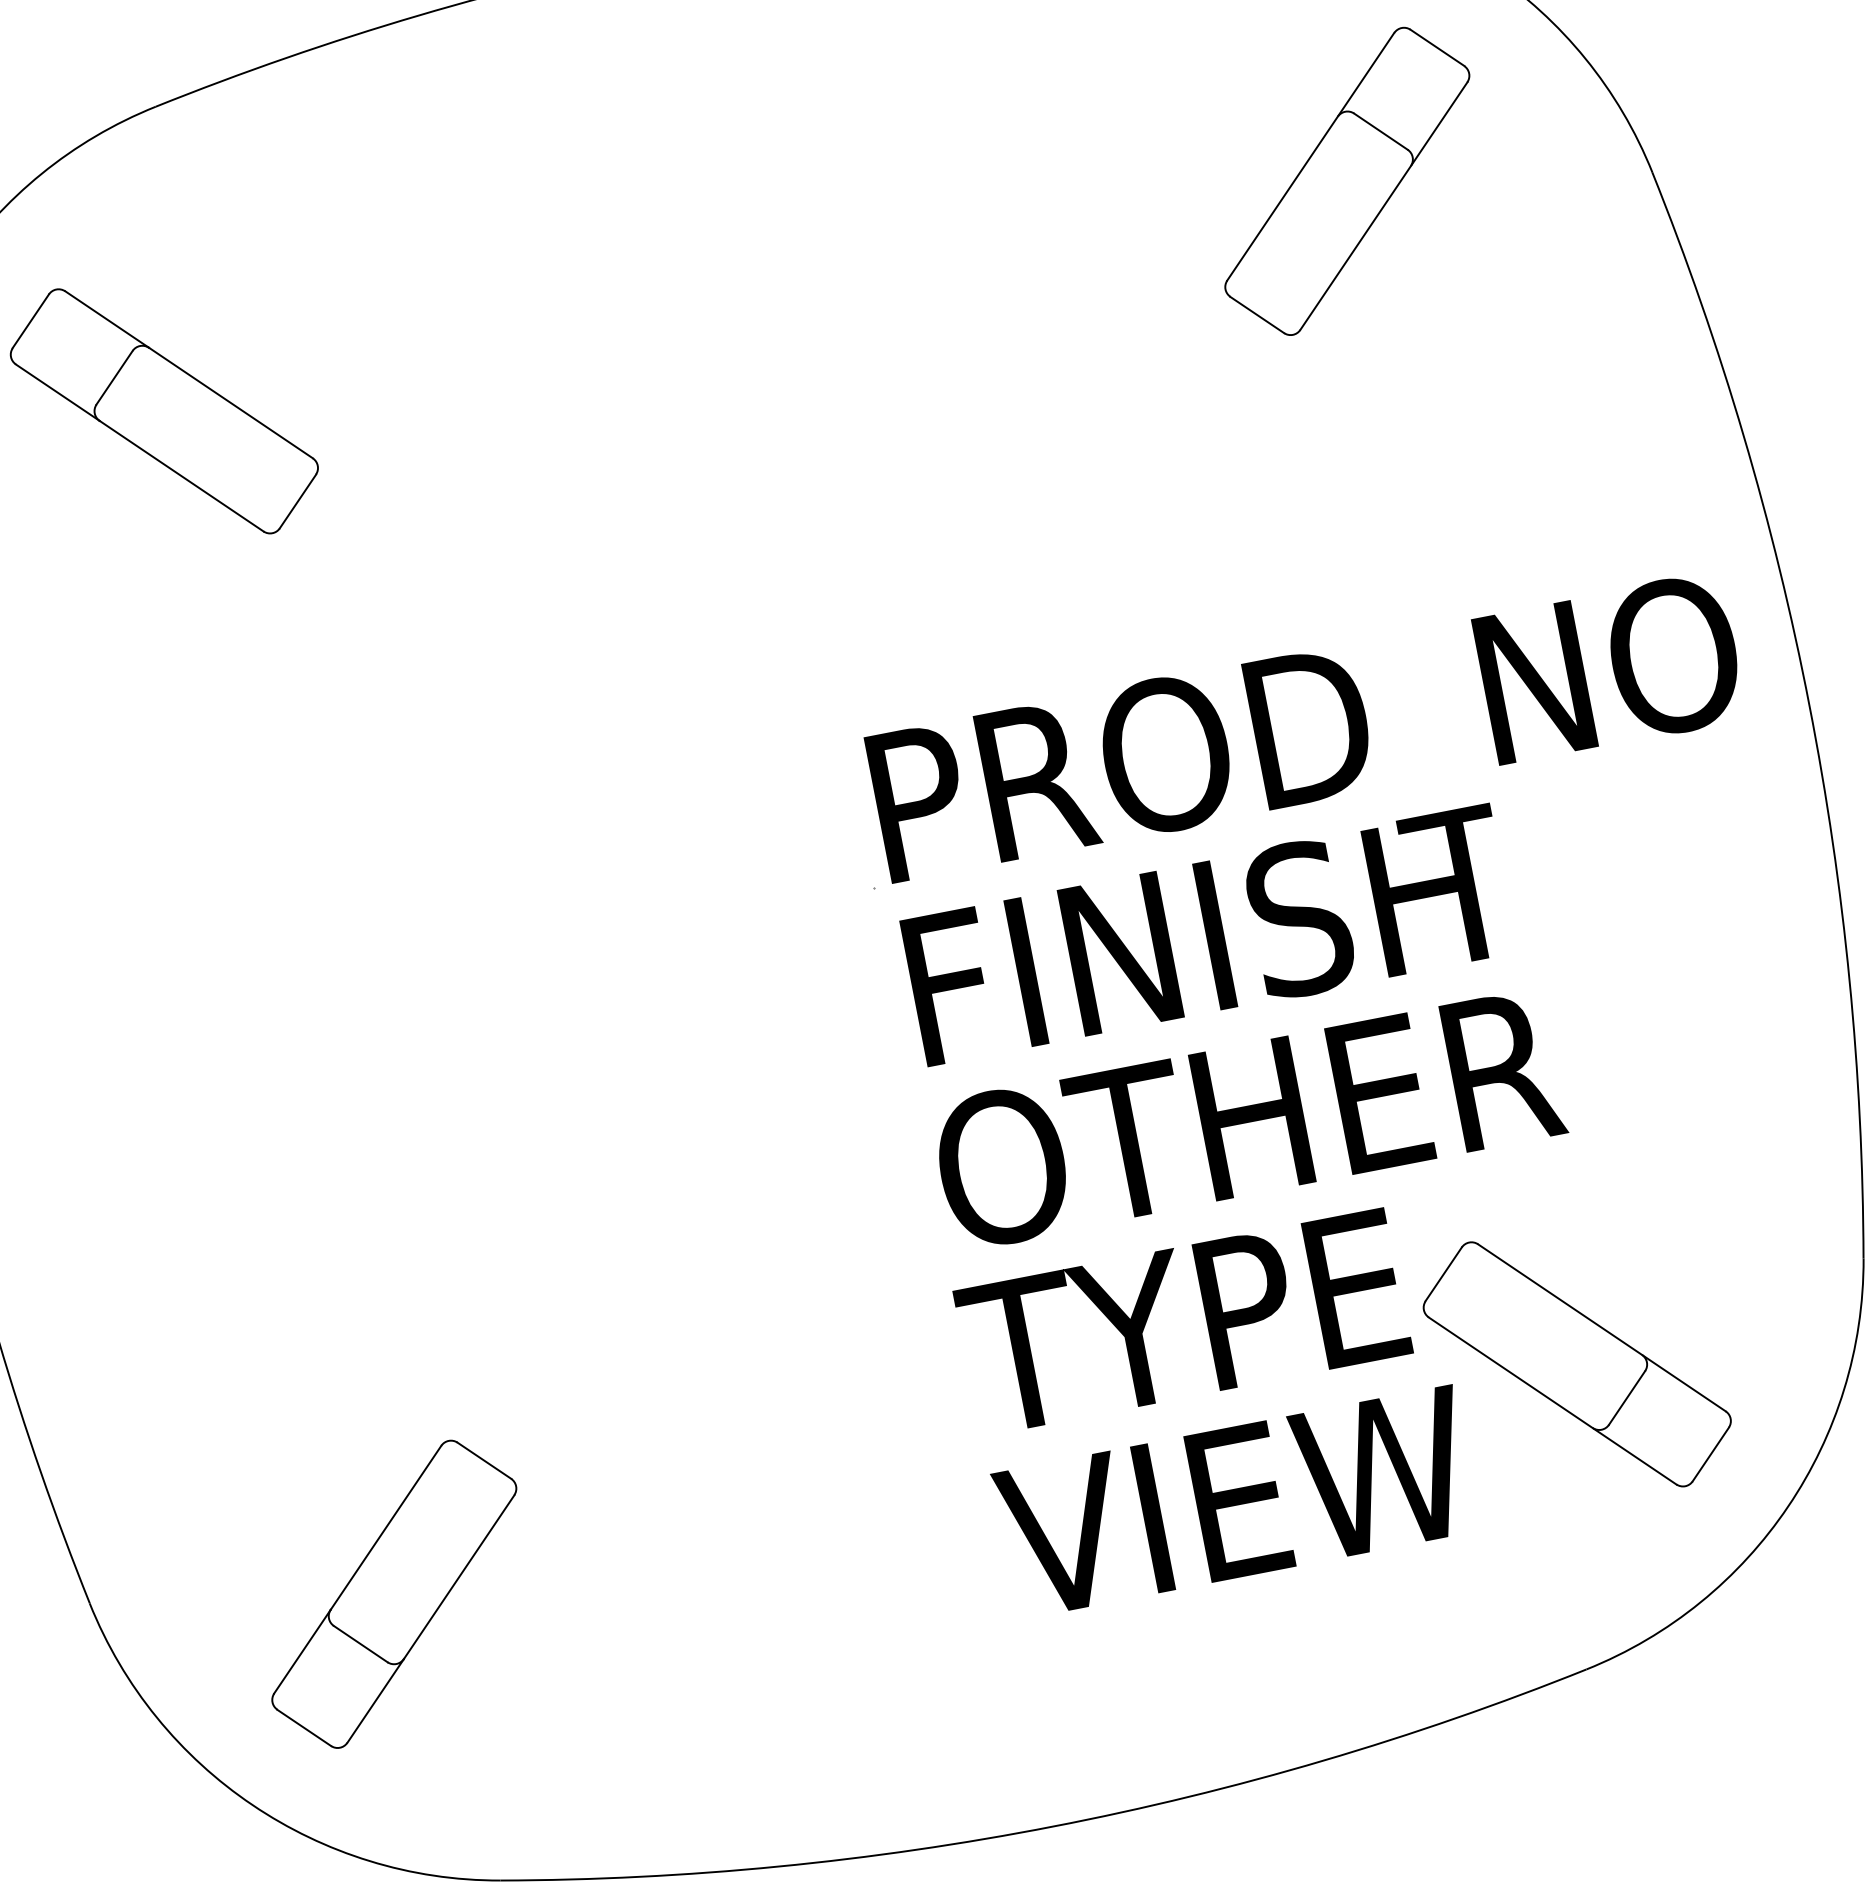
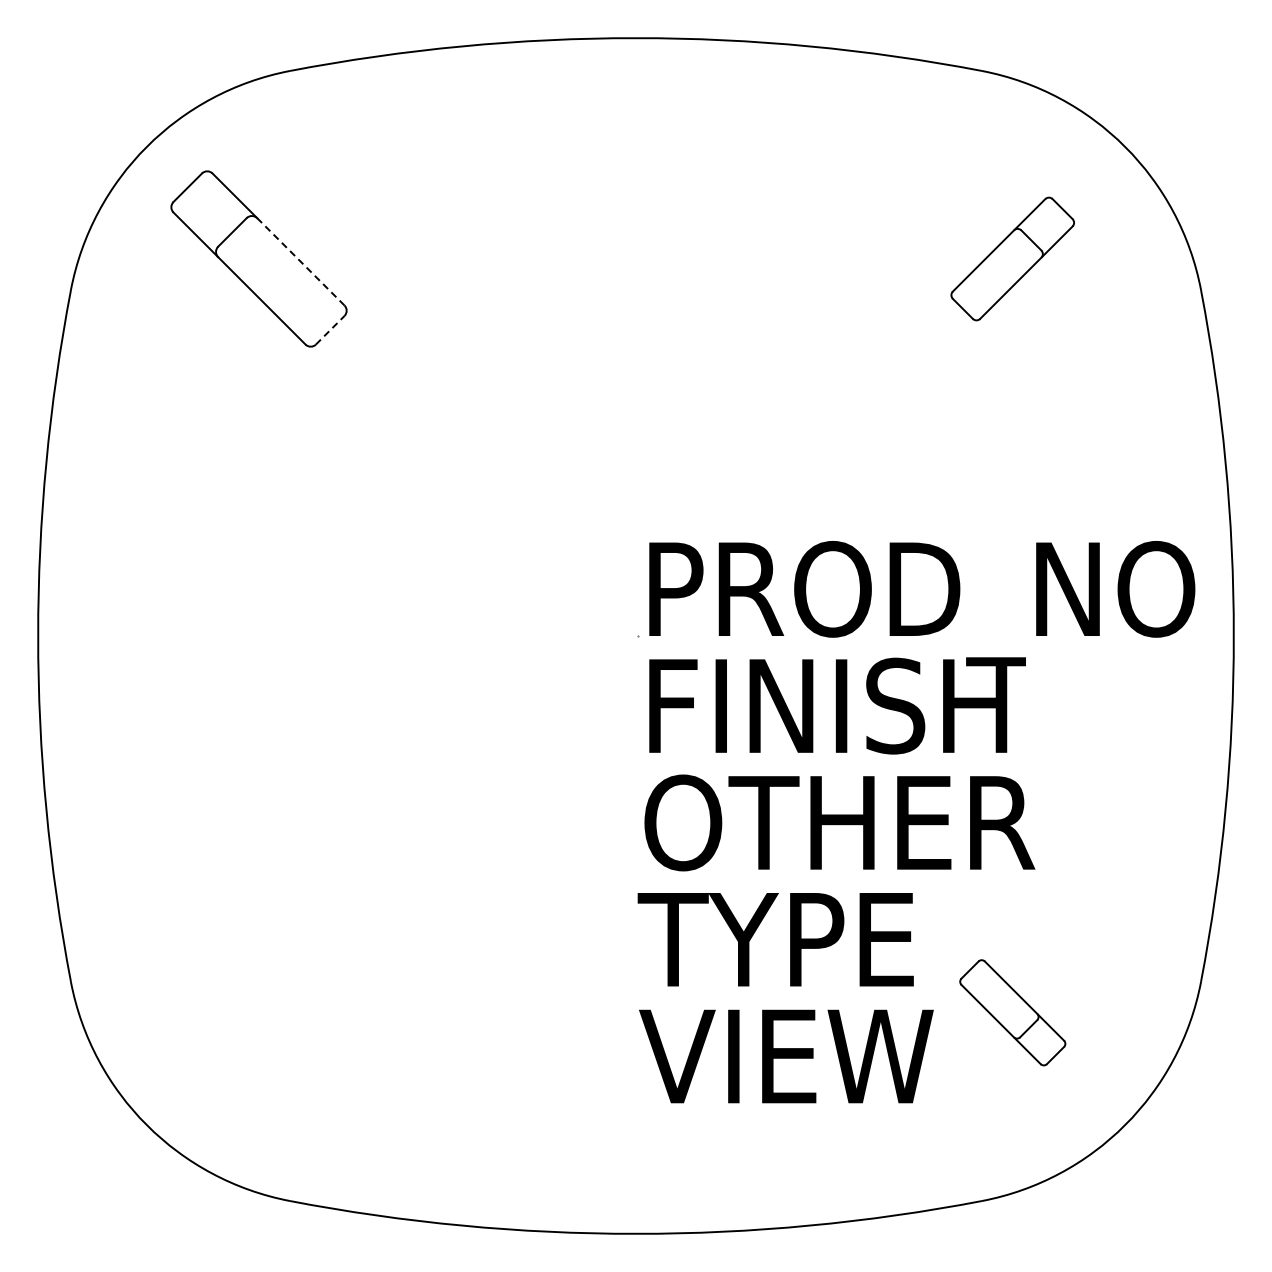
part: (1346, 180) -> (1012, 258), size x0.7
line: (230, 402) -> (300, 261), solid -> dashed
line: (298, 500) -> (330, 329), solid -> dashed
part: (1576, 1364) -> (1012, 1012), size x0.6
part: (393, 1594) -> (258, 1012), removed

